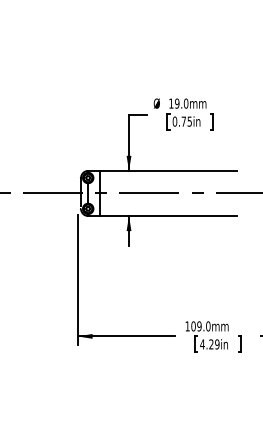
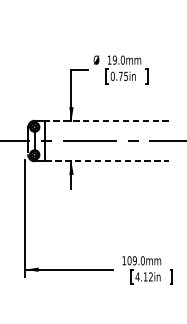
line: (168, 170) -> (107, 120), solid -> dashed
line: (169, 216) -> (107, 161), solid -> dashed
text: (214, 344) -> (148, 277), 4.29in -> 4.12in

